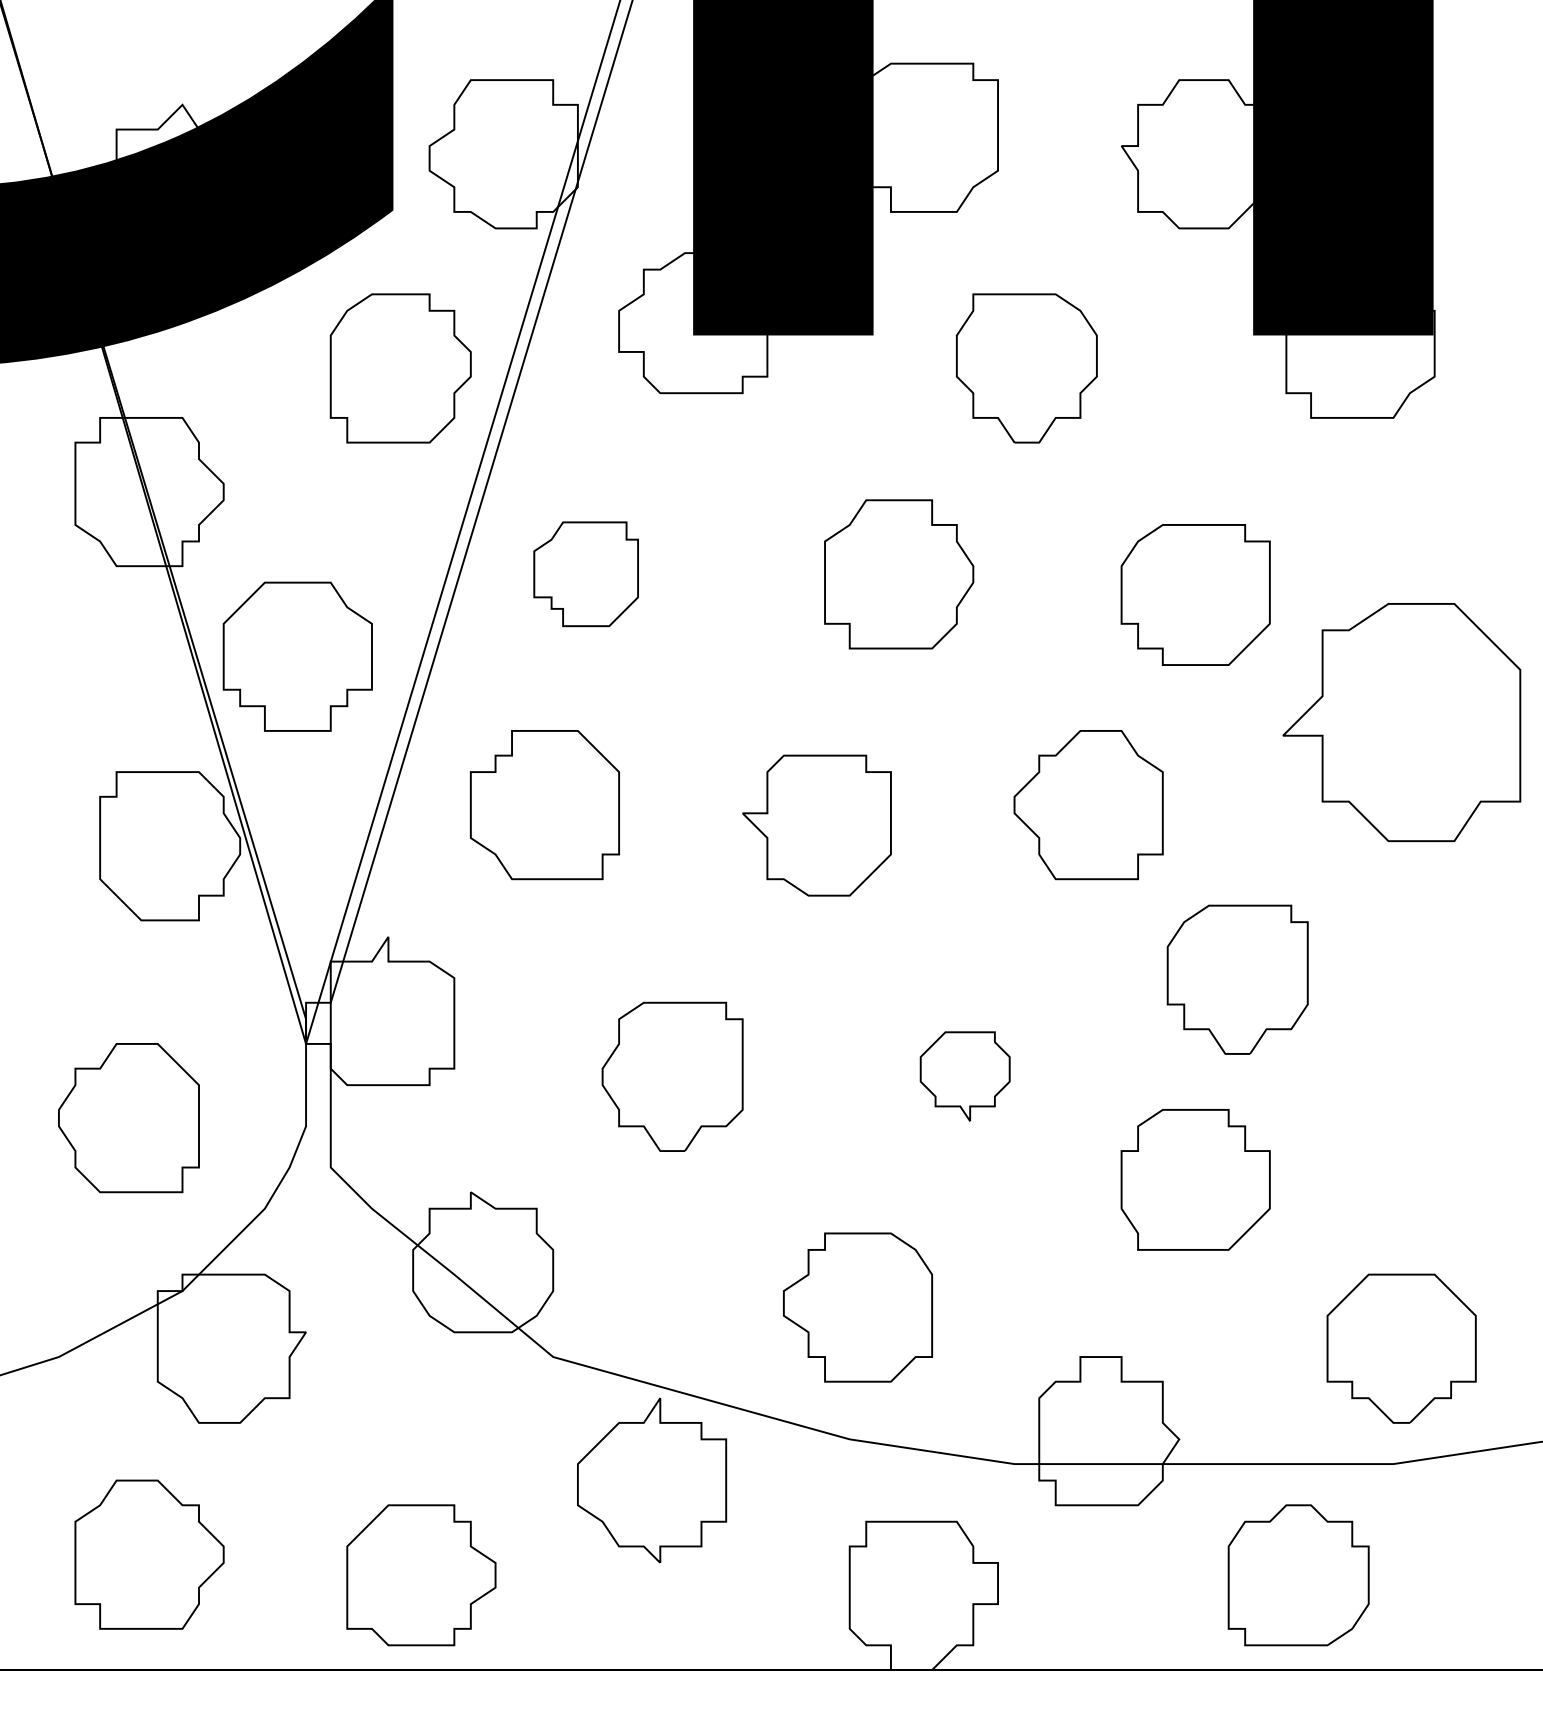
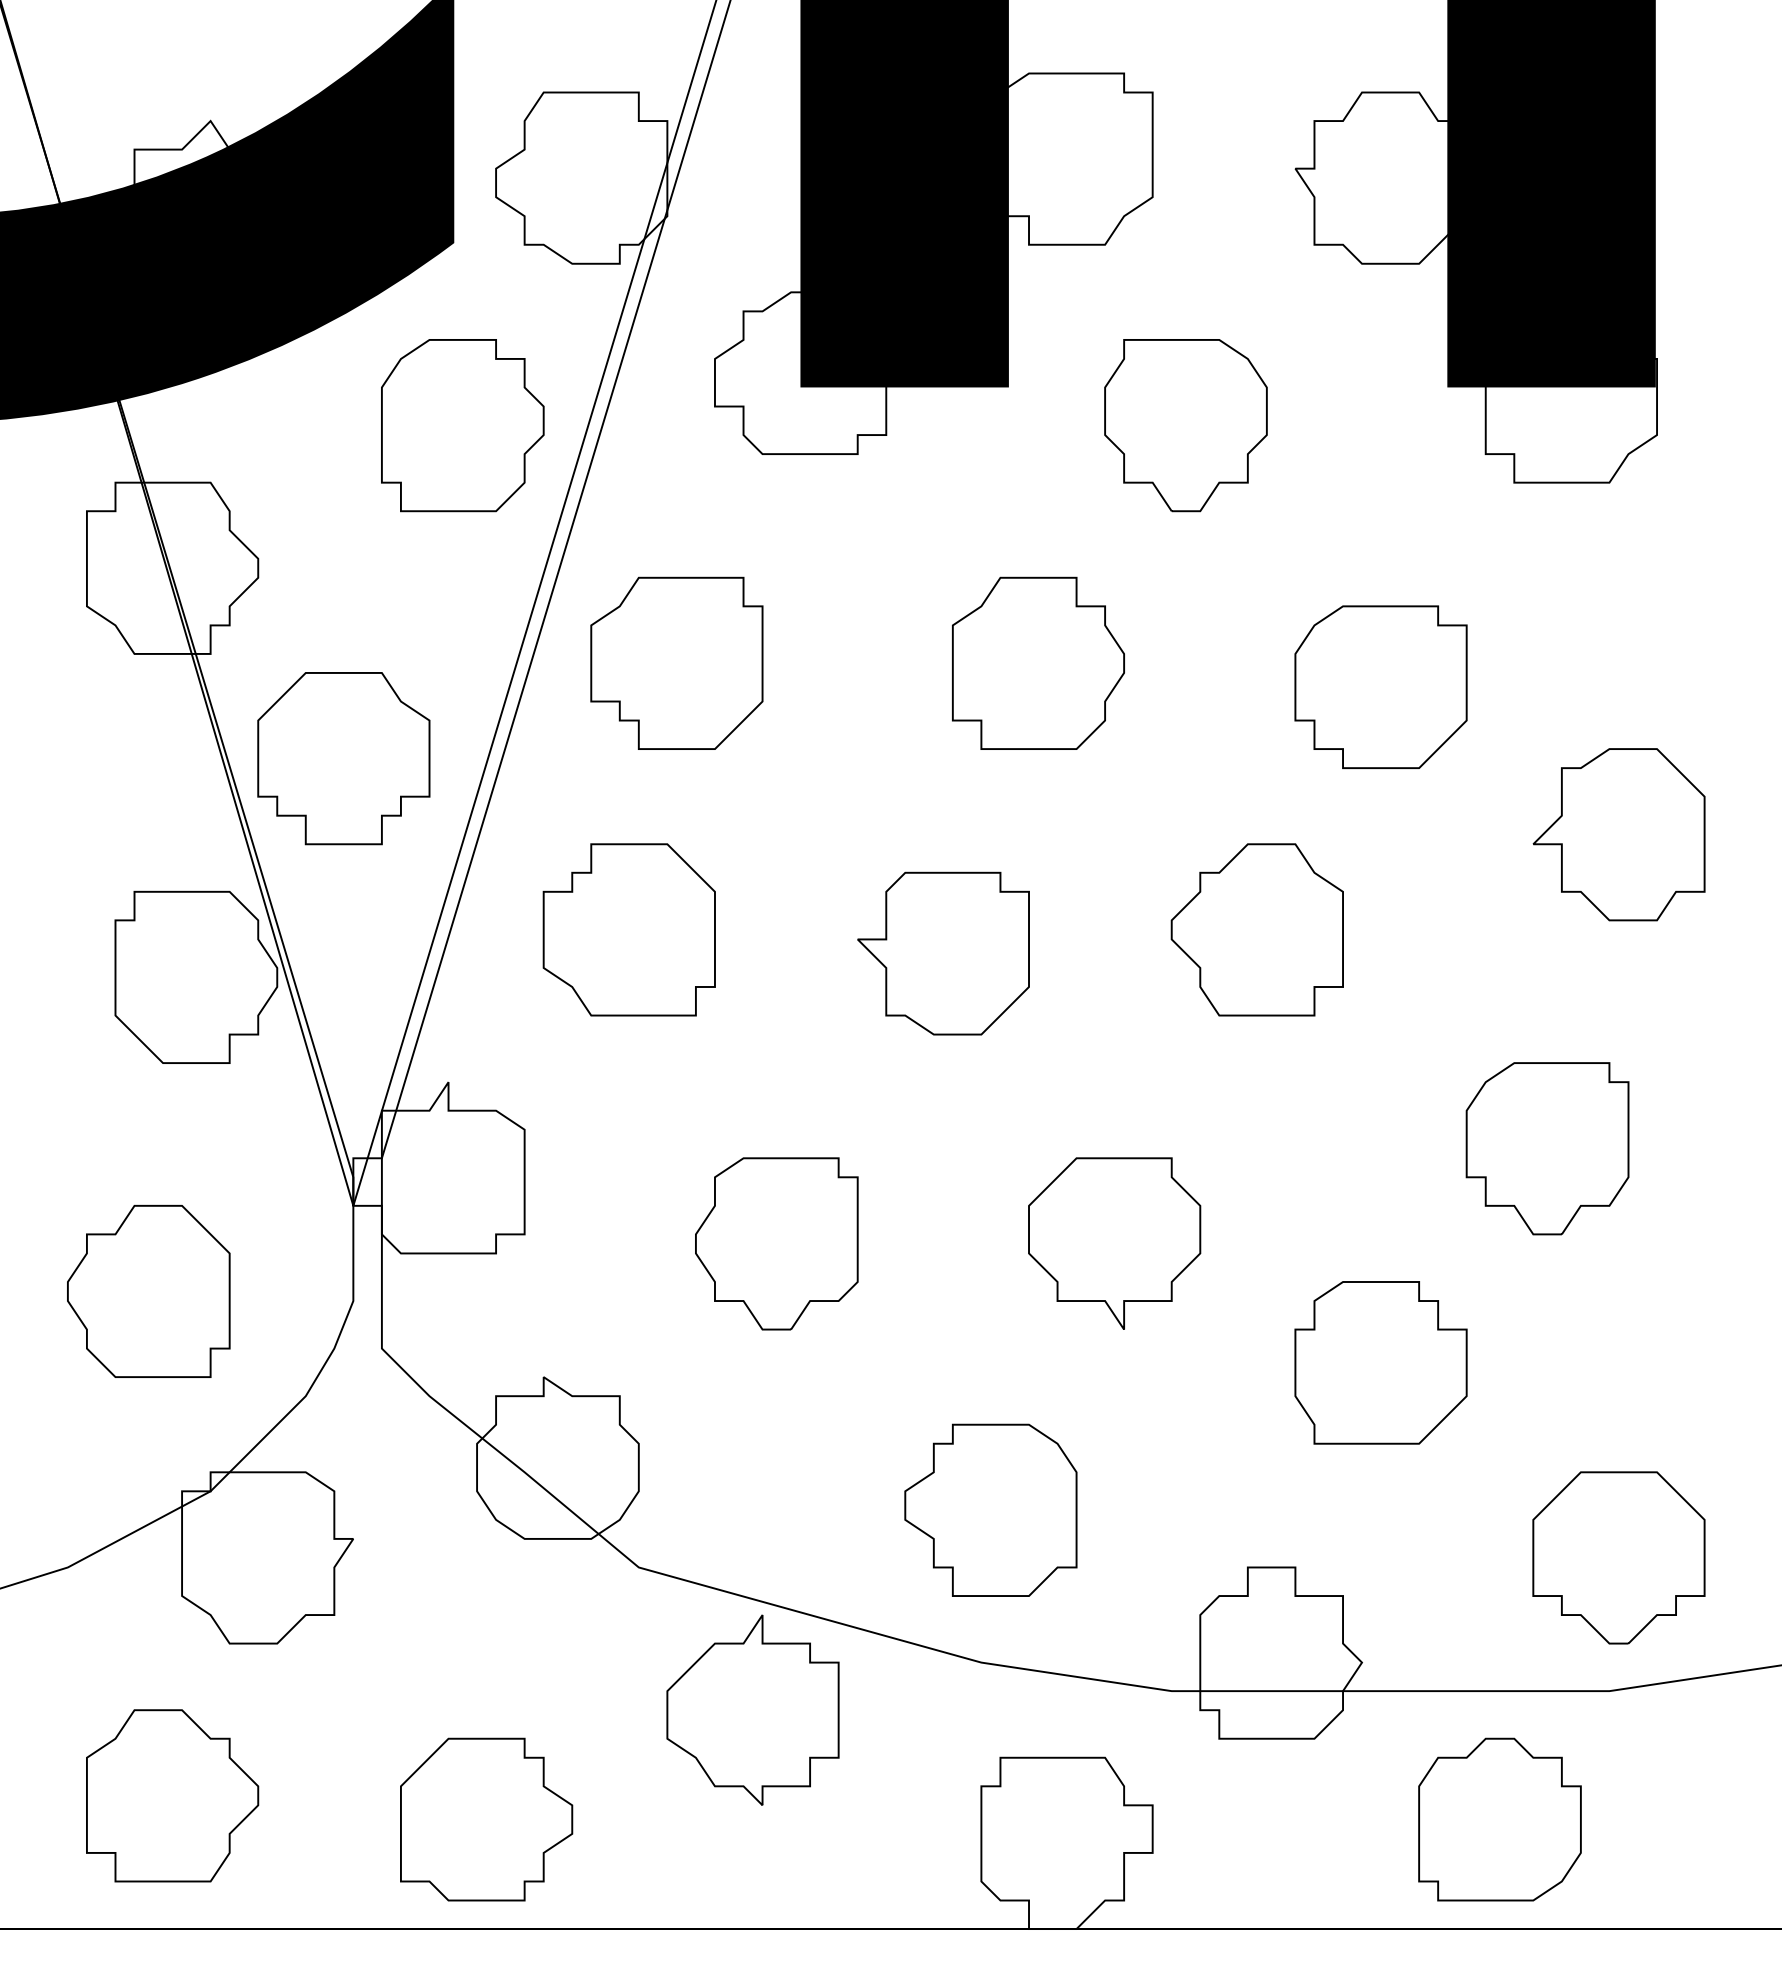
part: (585, 573) -> (676, 662), size x1.43
part: (1401, 722) -> (1618, 834), size x0.62
part: (1237, 979) -> (1547, 1148), moved
part: (964, 1076) -> (1114, 1243), size x1.67

